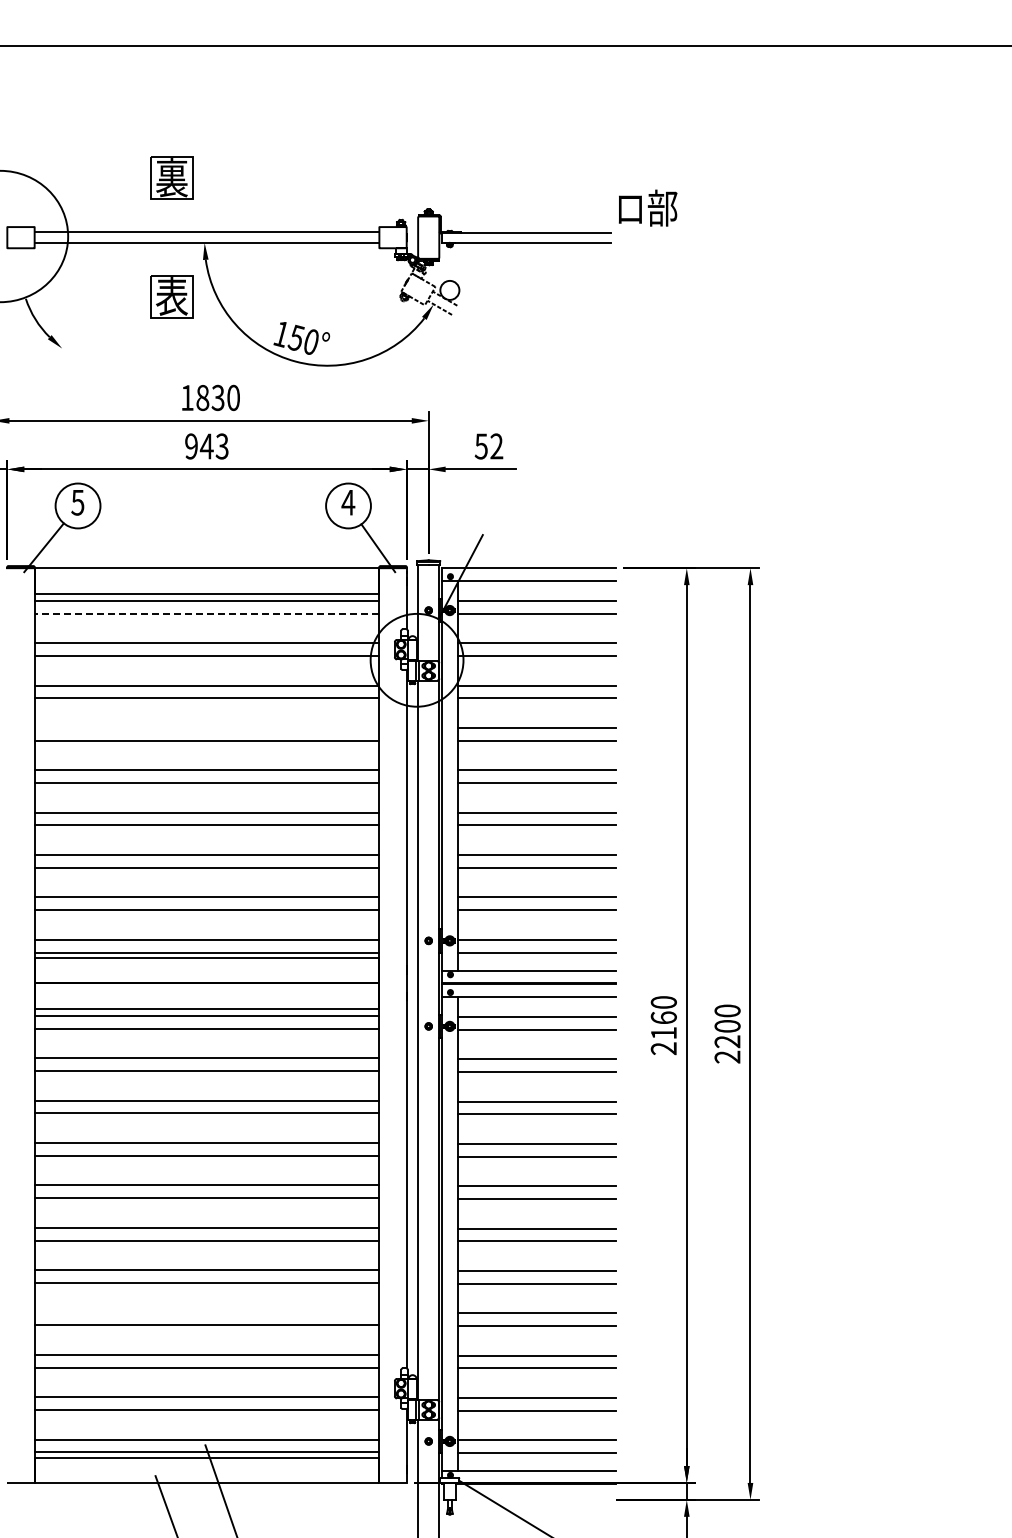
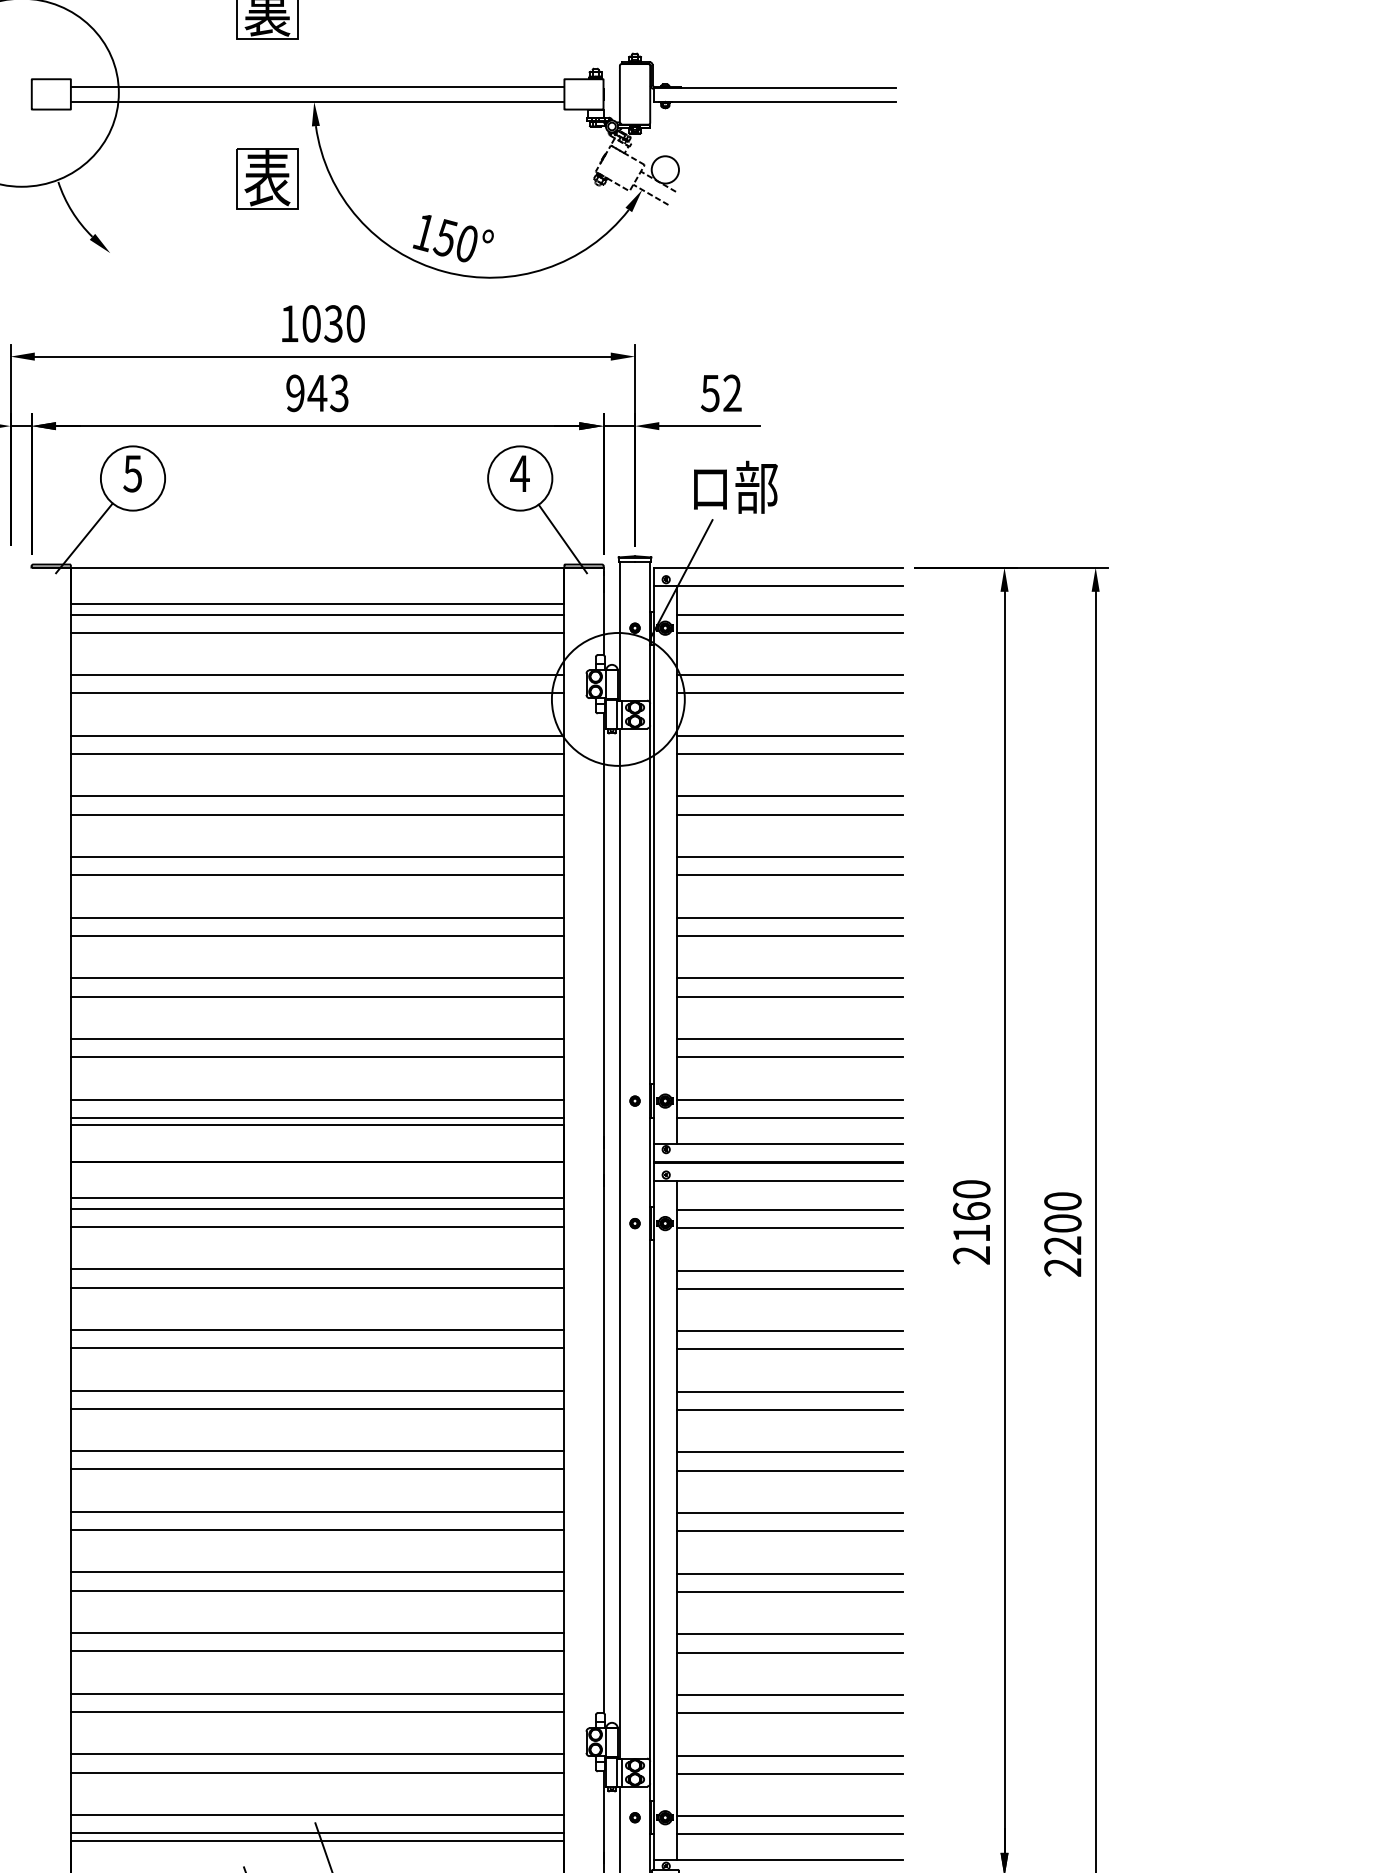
text: (648, 207) -> (736, 486), moved
text: (202, 397) -> (311, 323), 1830 -> 1030
line: (206, 613) -> (316, 632), dashed -> solid
line: (206, 728) -> (316, 797), added
line: (206, 1312) -> (316, 1633), added

